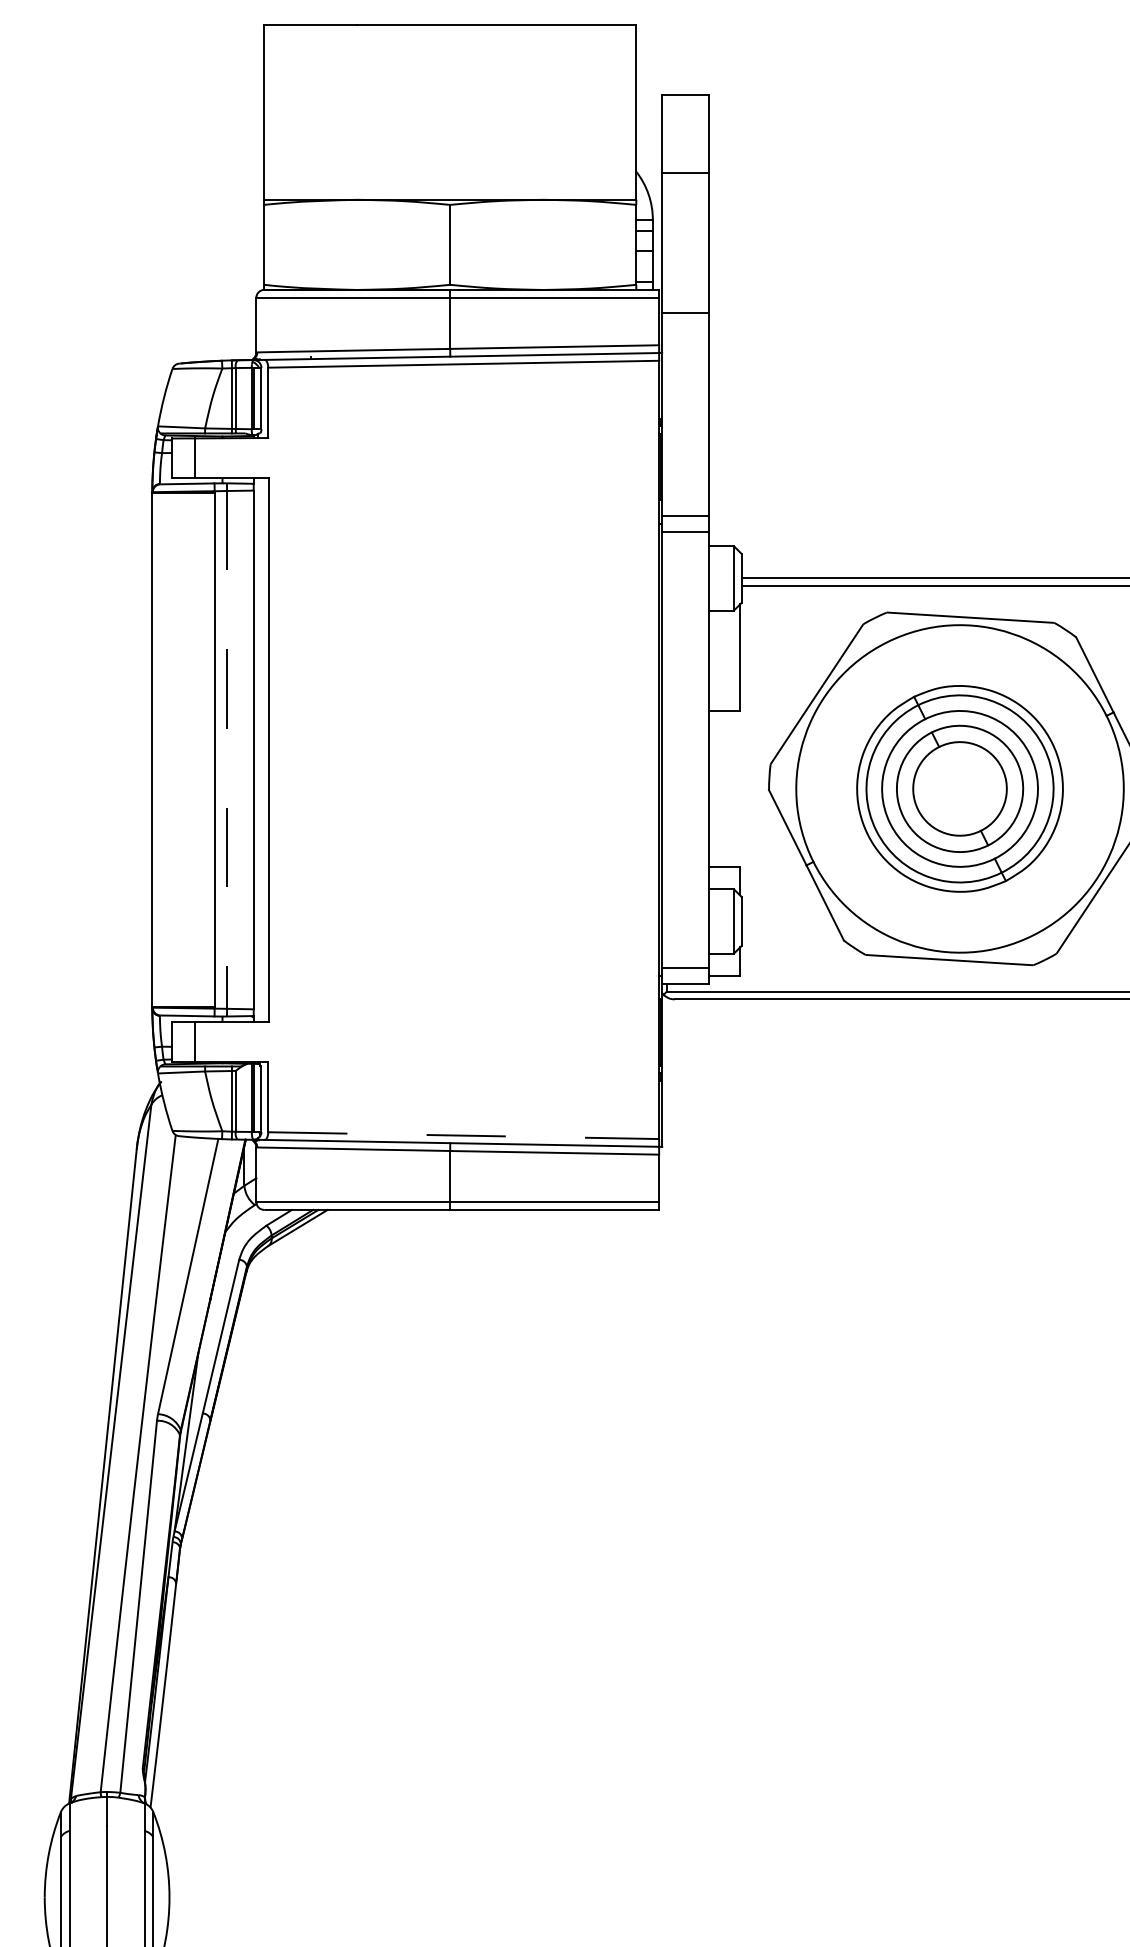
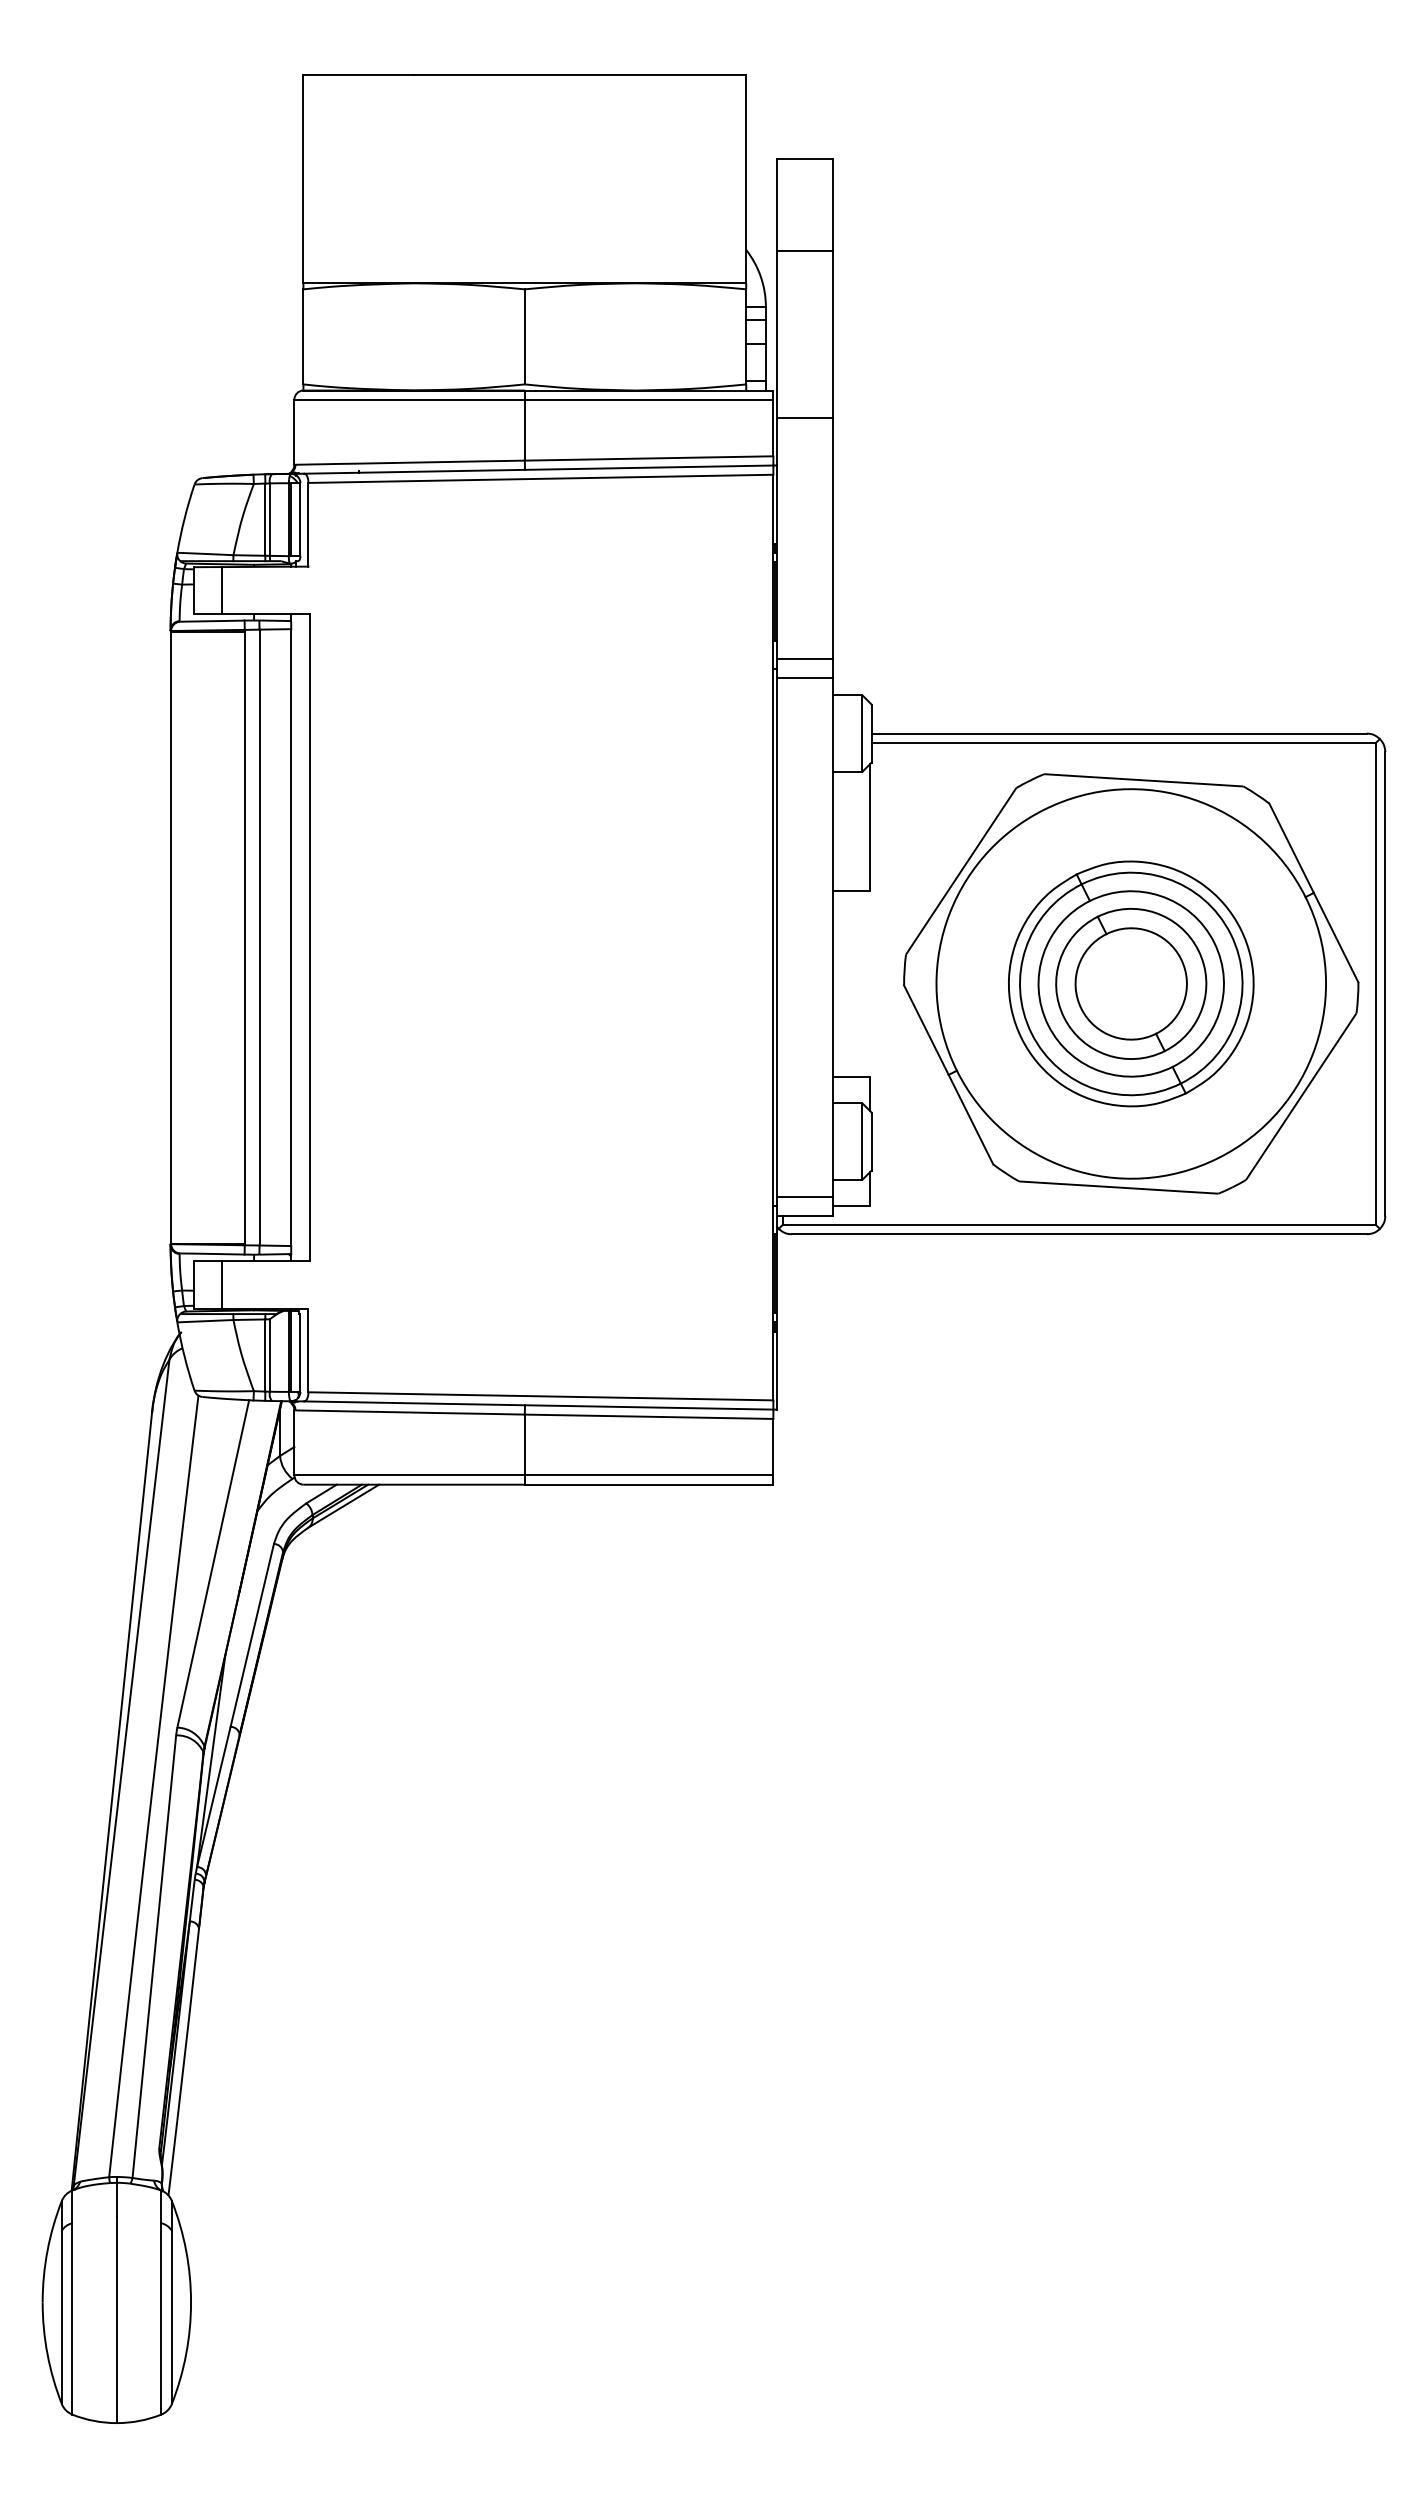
line: (227, 749) -> (259, 937), dashed -> solid
line: (464, 1135) -> (541, 1396), dashed -> solid

